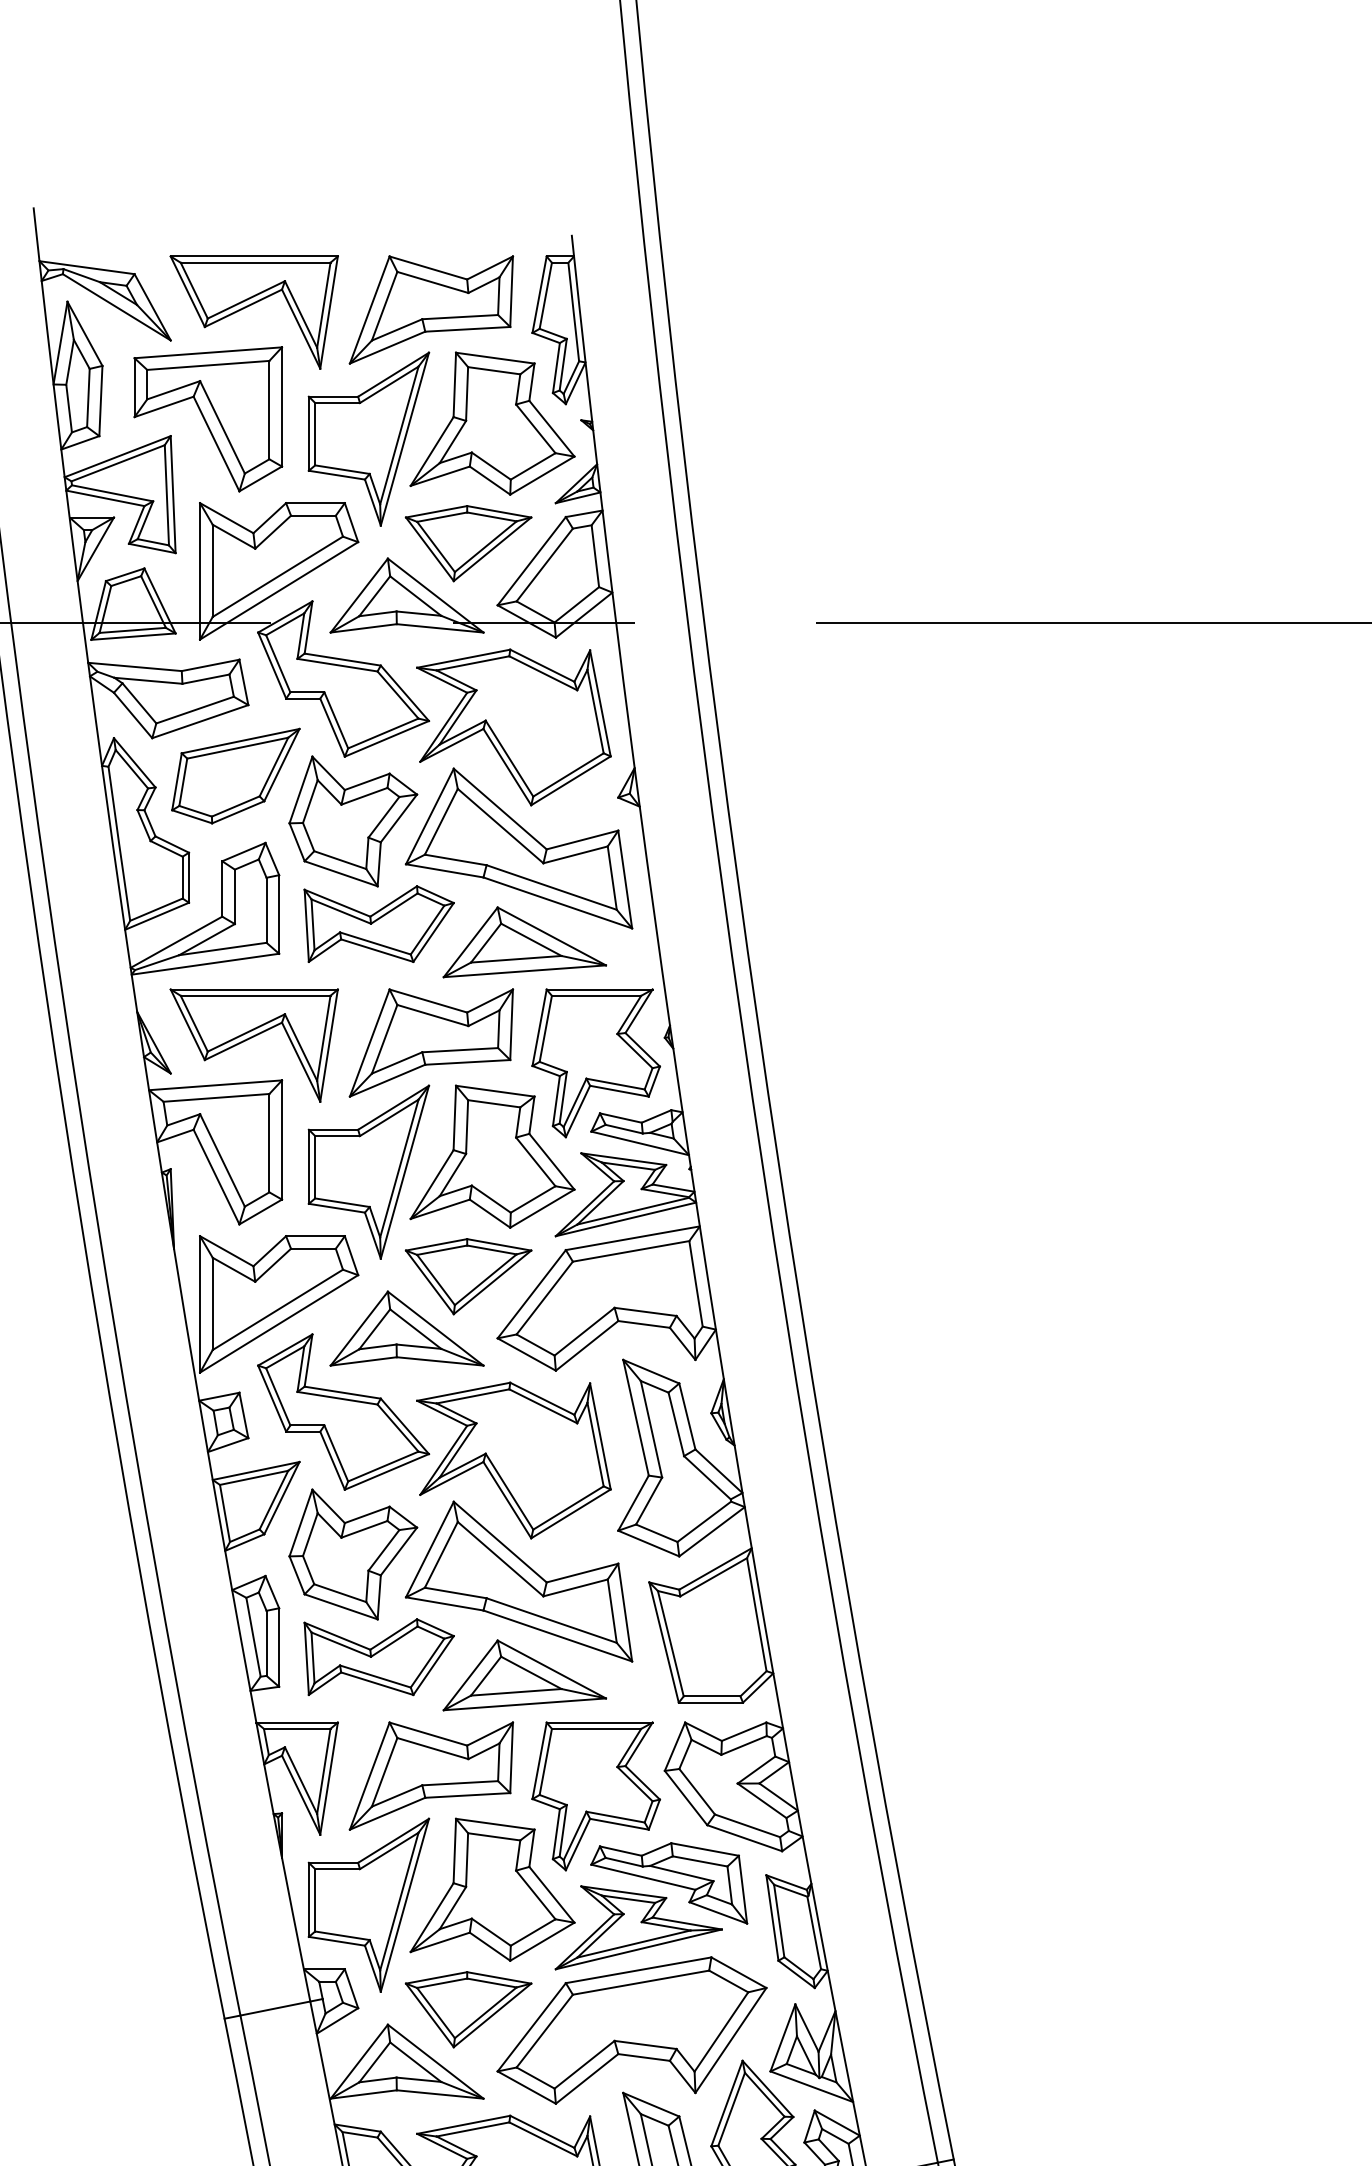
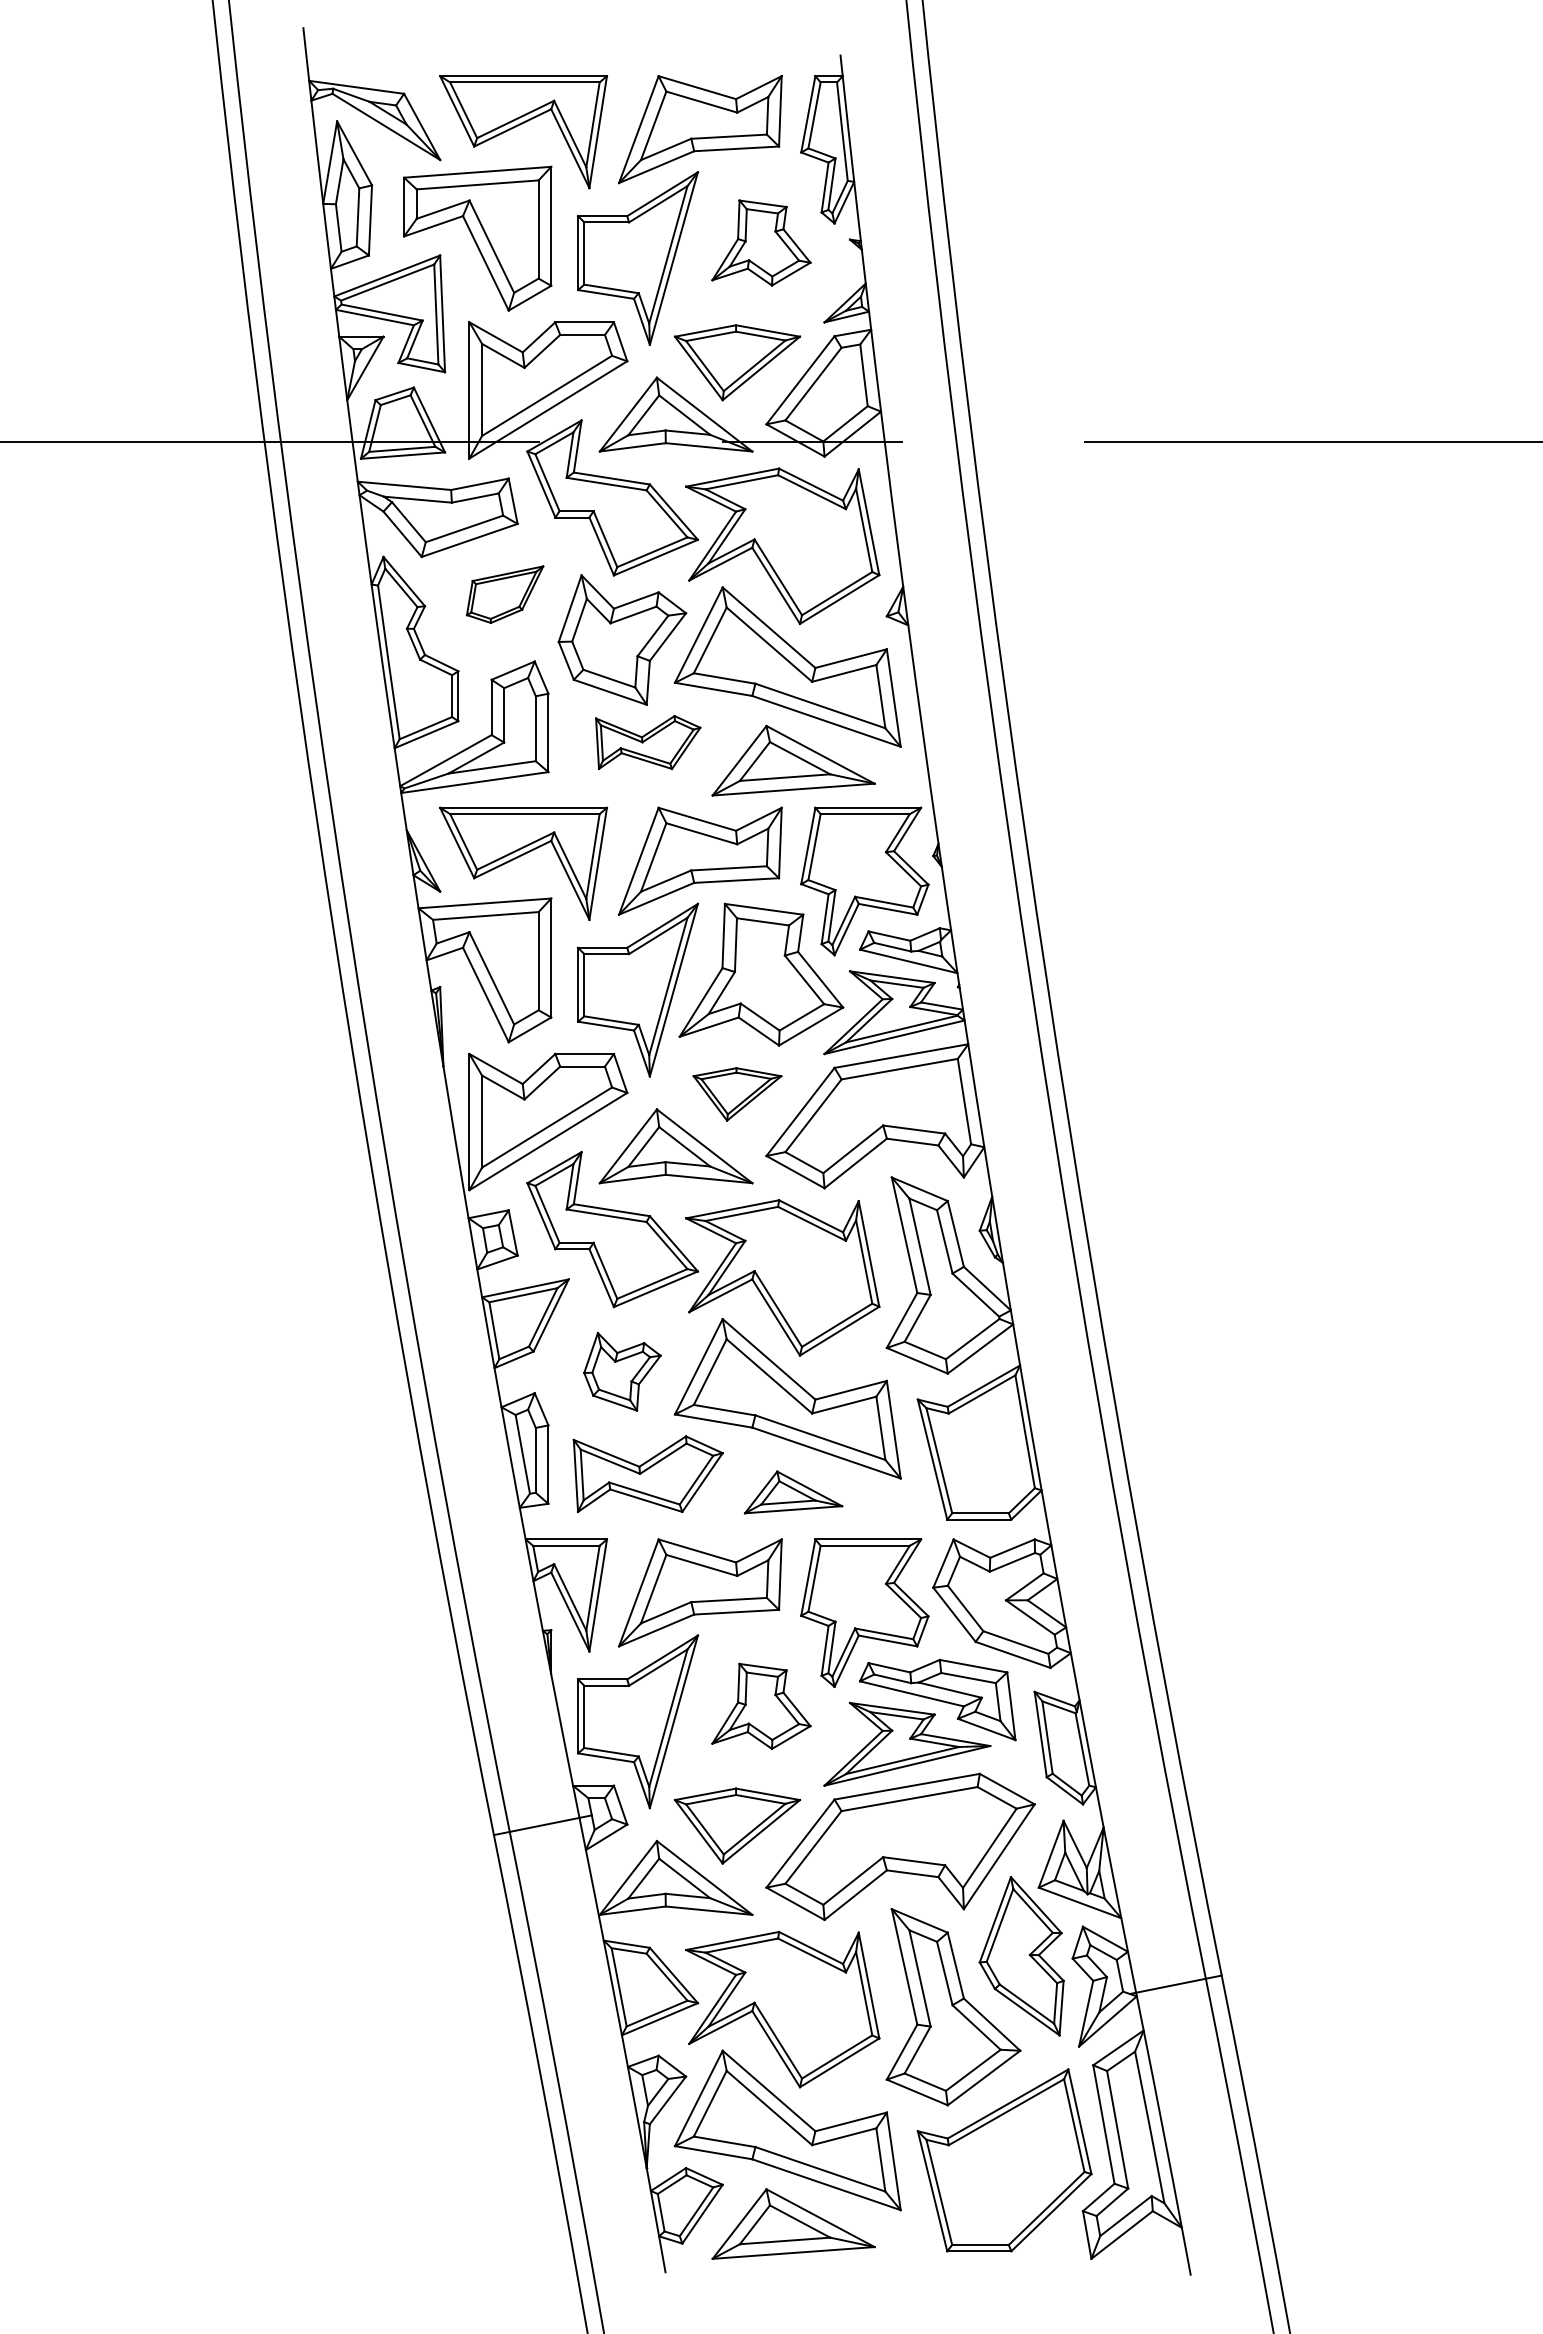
part: (492, 423) -> (761, 242), size x0.6
part: (235, 775) -> (504, 594), size x0.6
part: (378, 924) -> (647, 742), size x0.7
part: (468, 1276) -> (737, 1094), size x0.7
part: (353, 1554) -> (622, 1371), size x0.6
part: (524, 1675) -> (793, 1492), size x0.6
part: (492, 1889) -> (761, 1706), size x0.6

